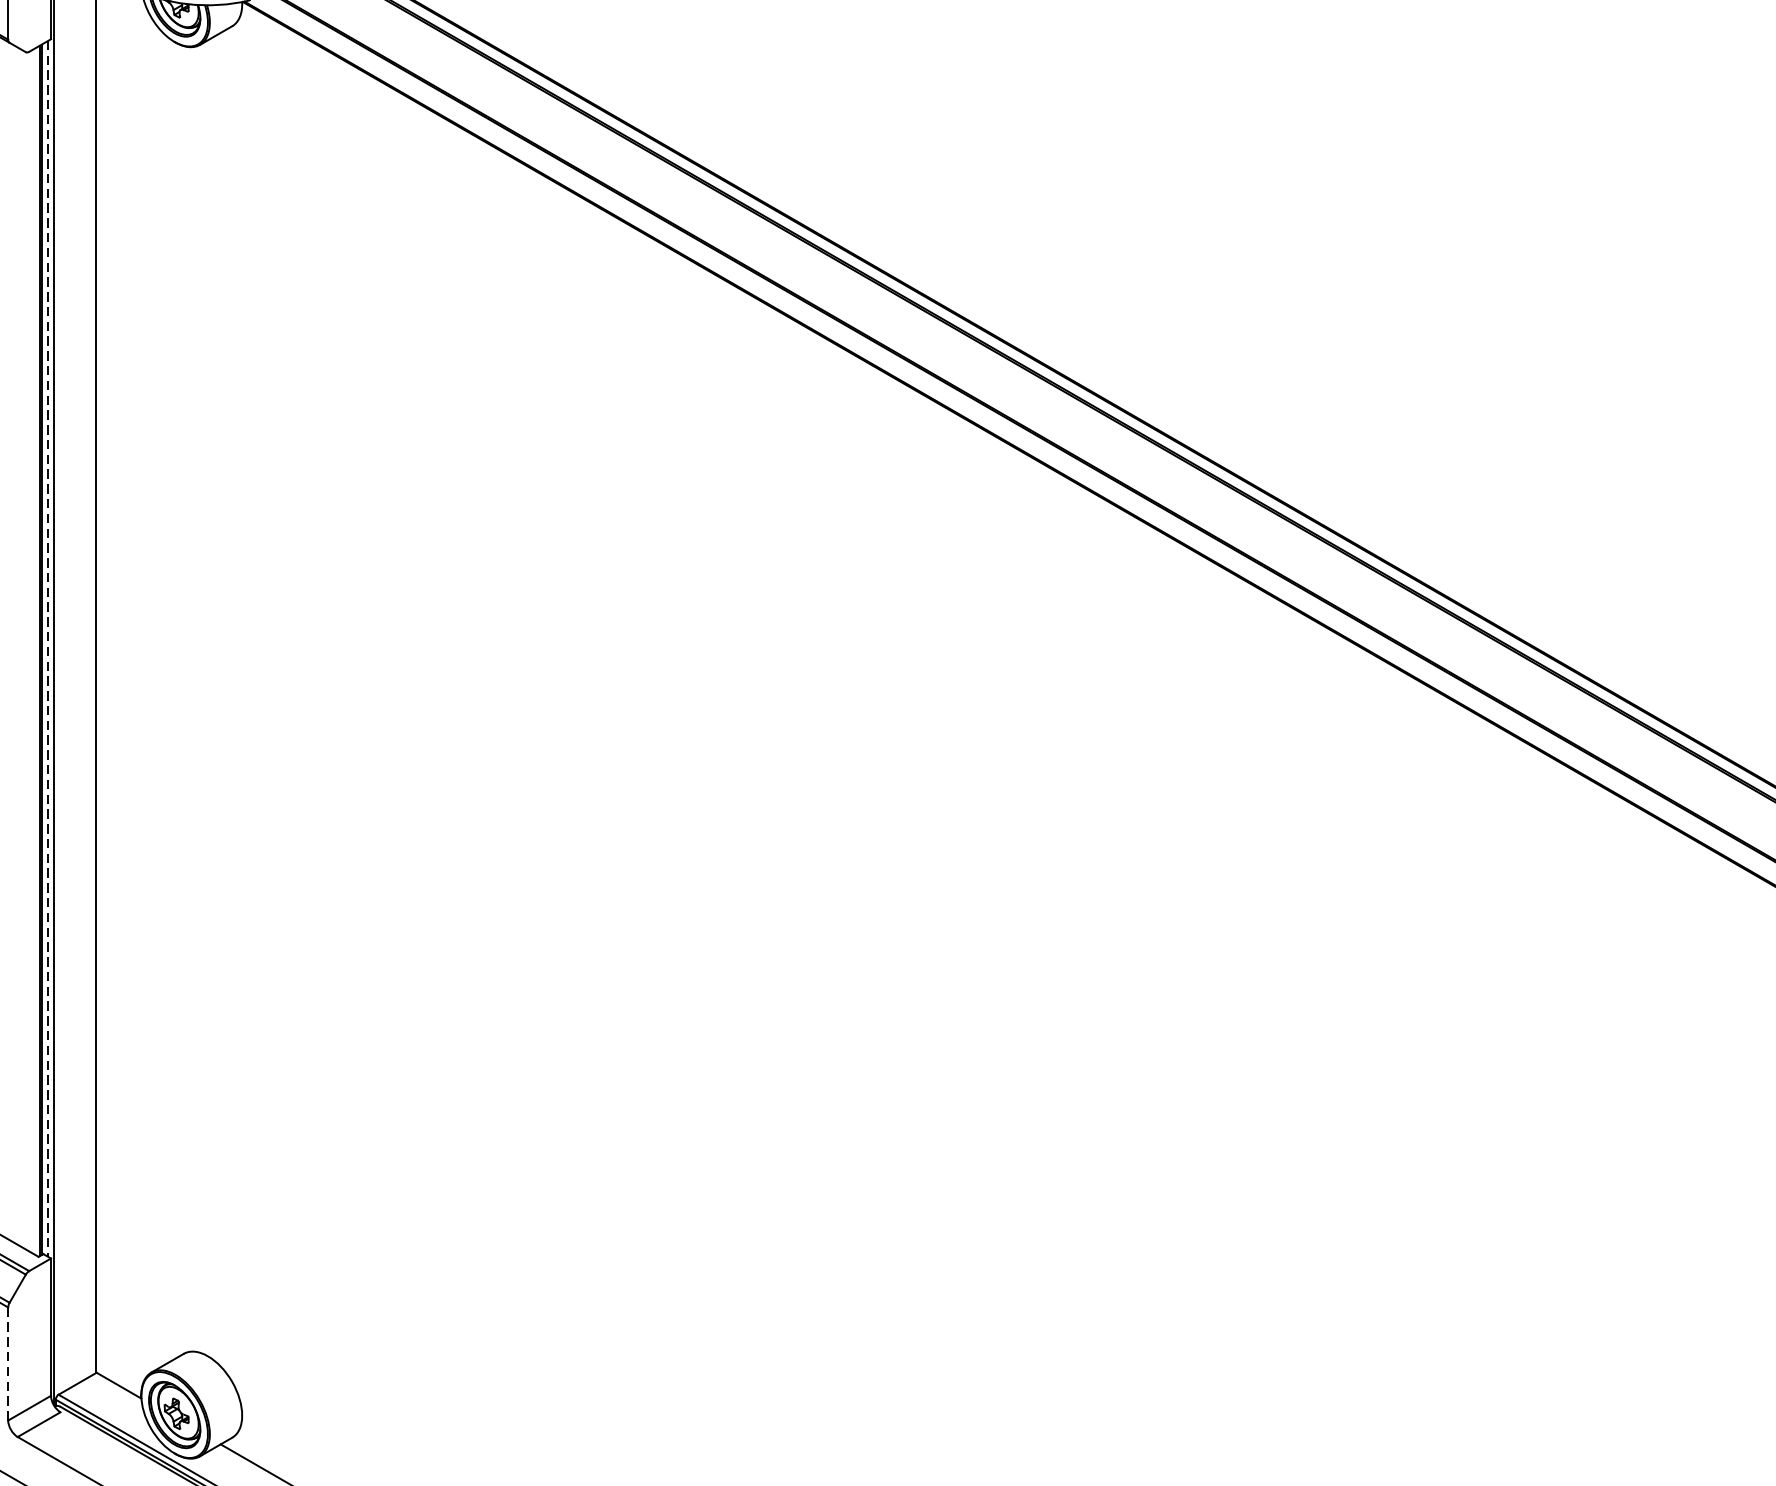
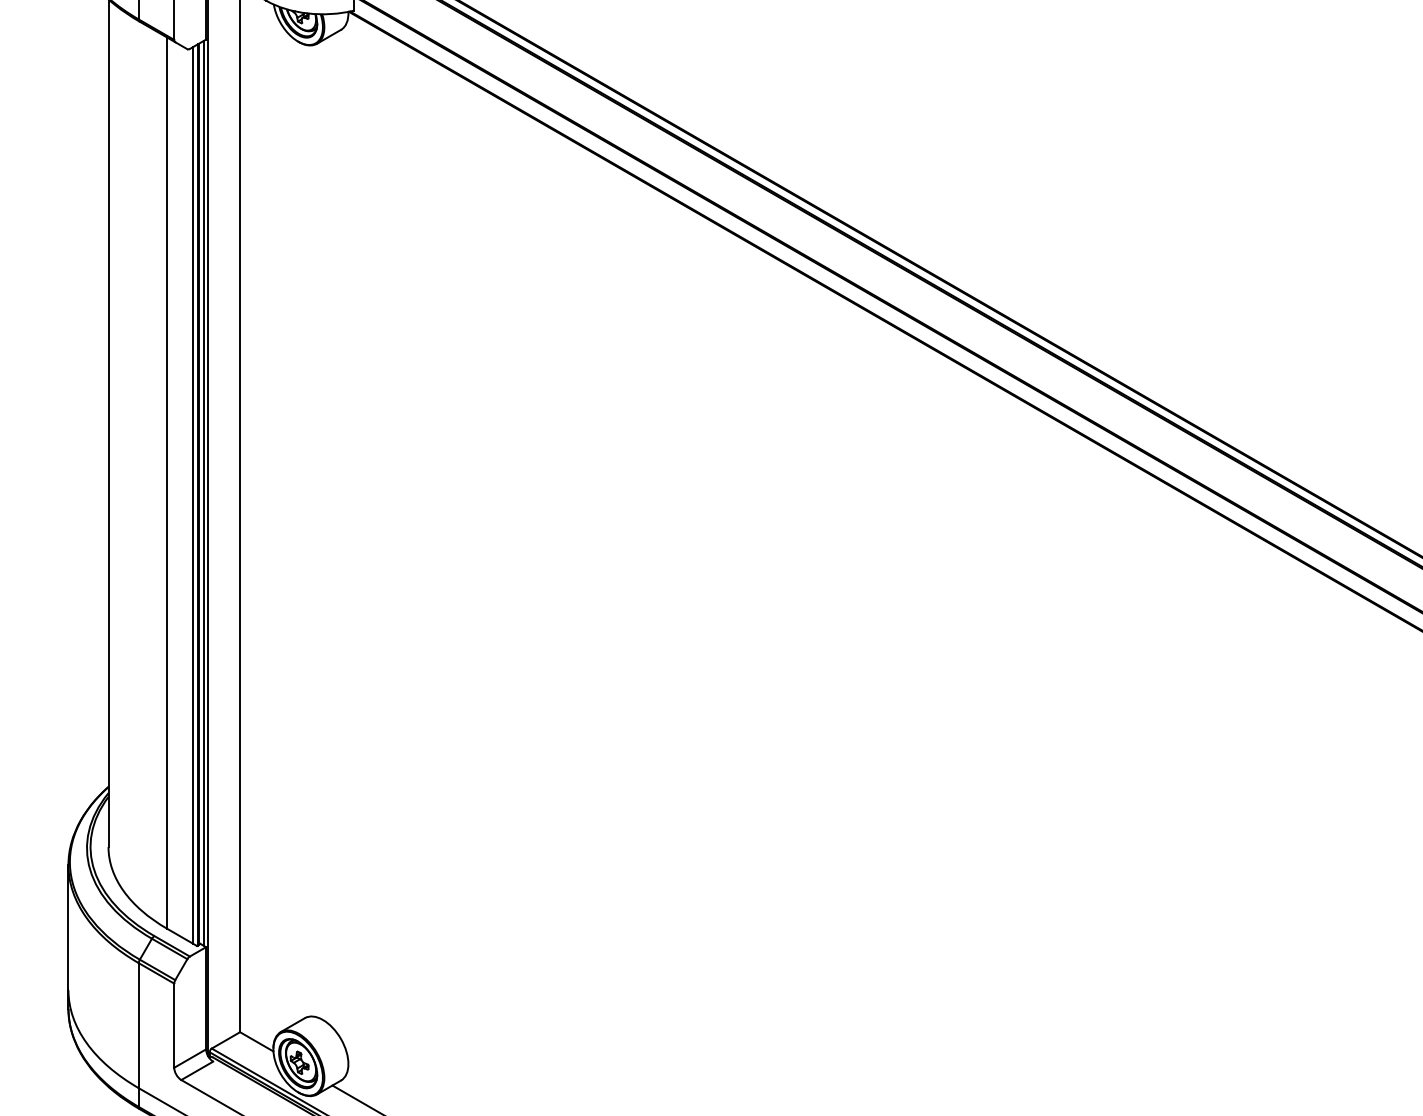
line: (47, 649) -> (203, 493), dashed -> solid
line: (34, 650) -> (193, 494), added
line: (8, 1363) -> (174, 1025), dashed -> solid

